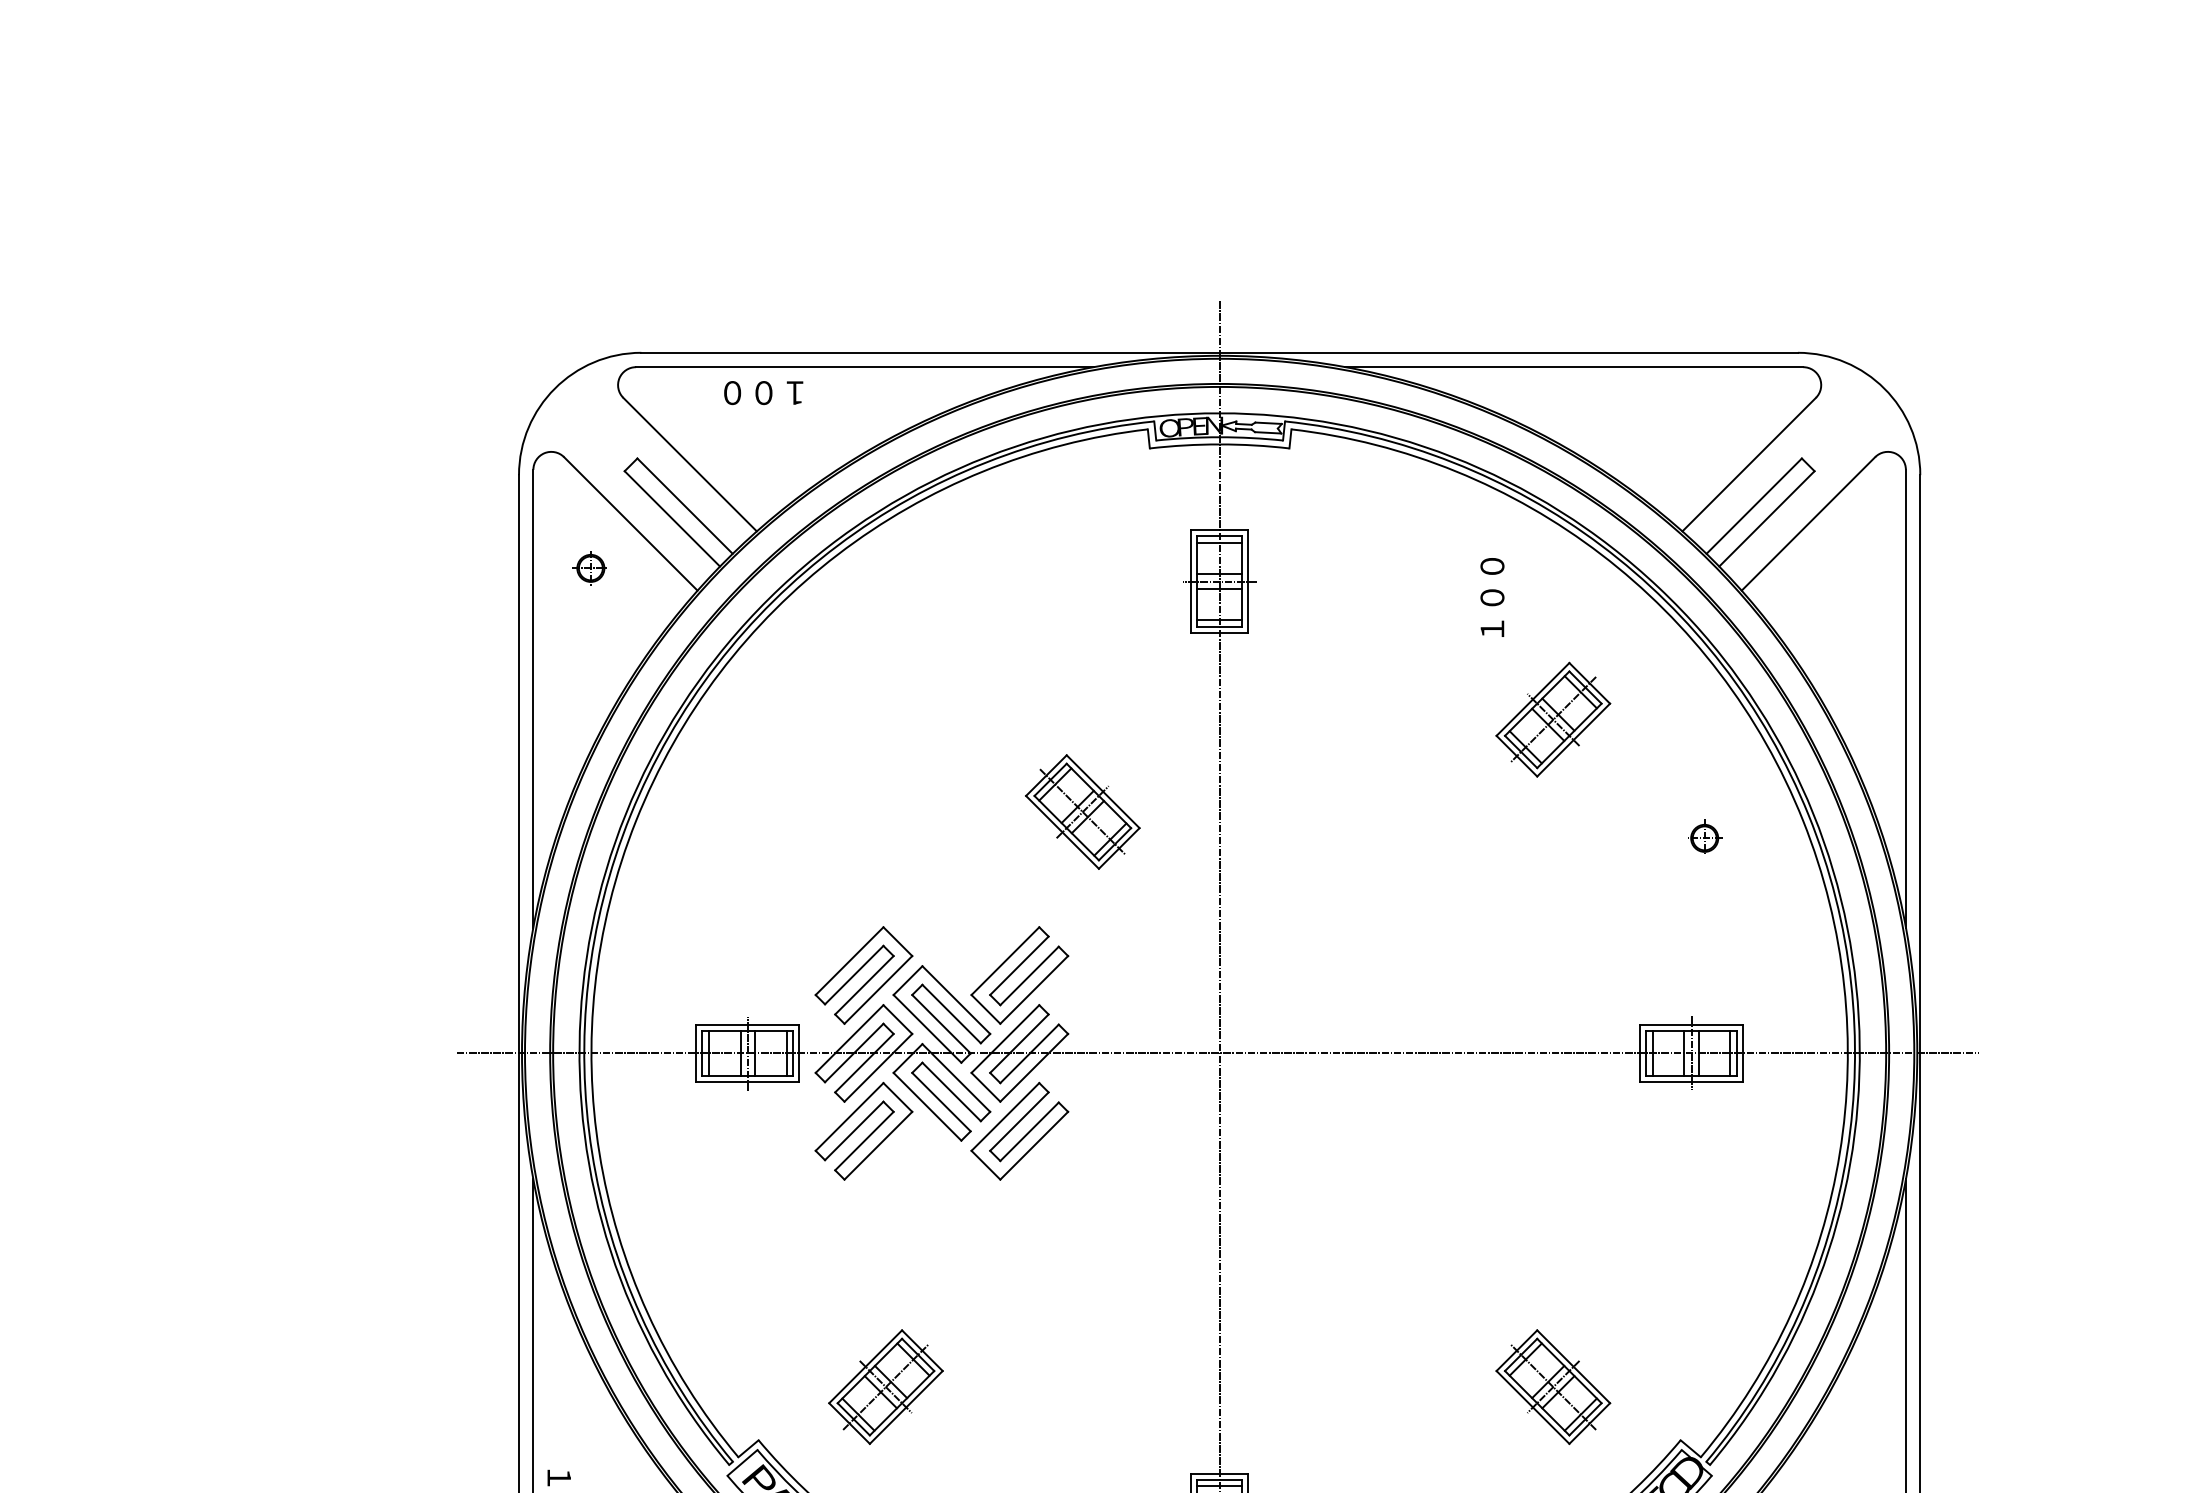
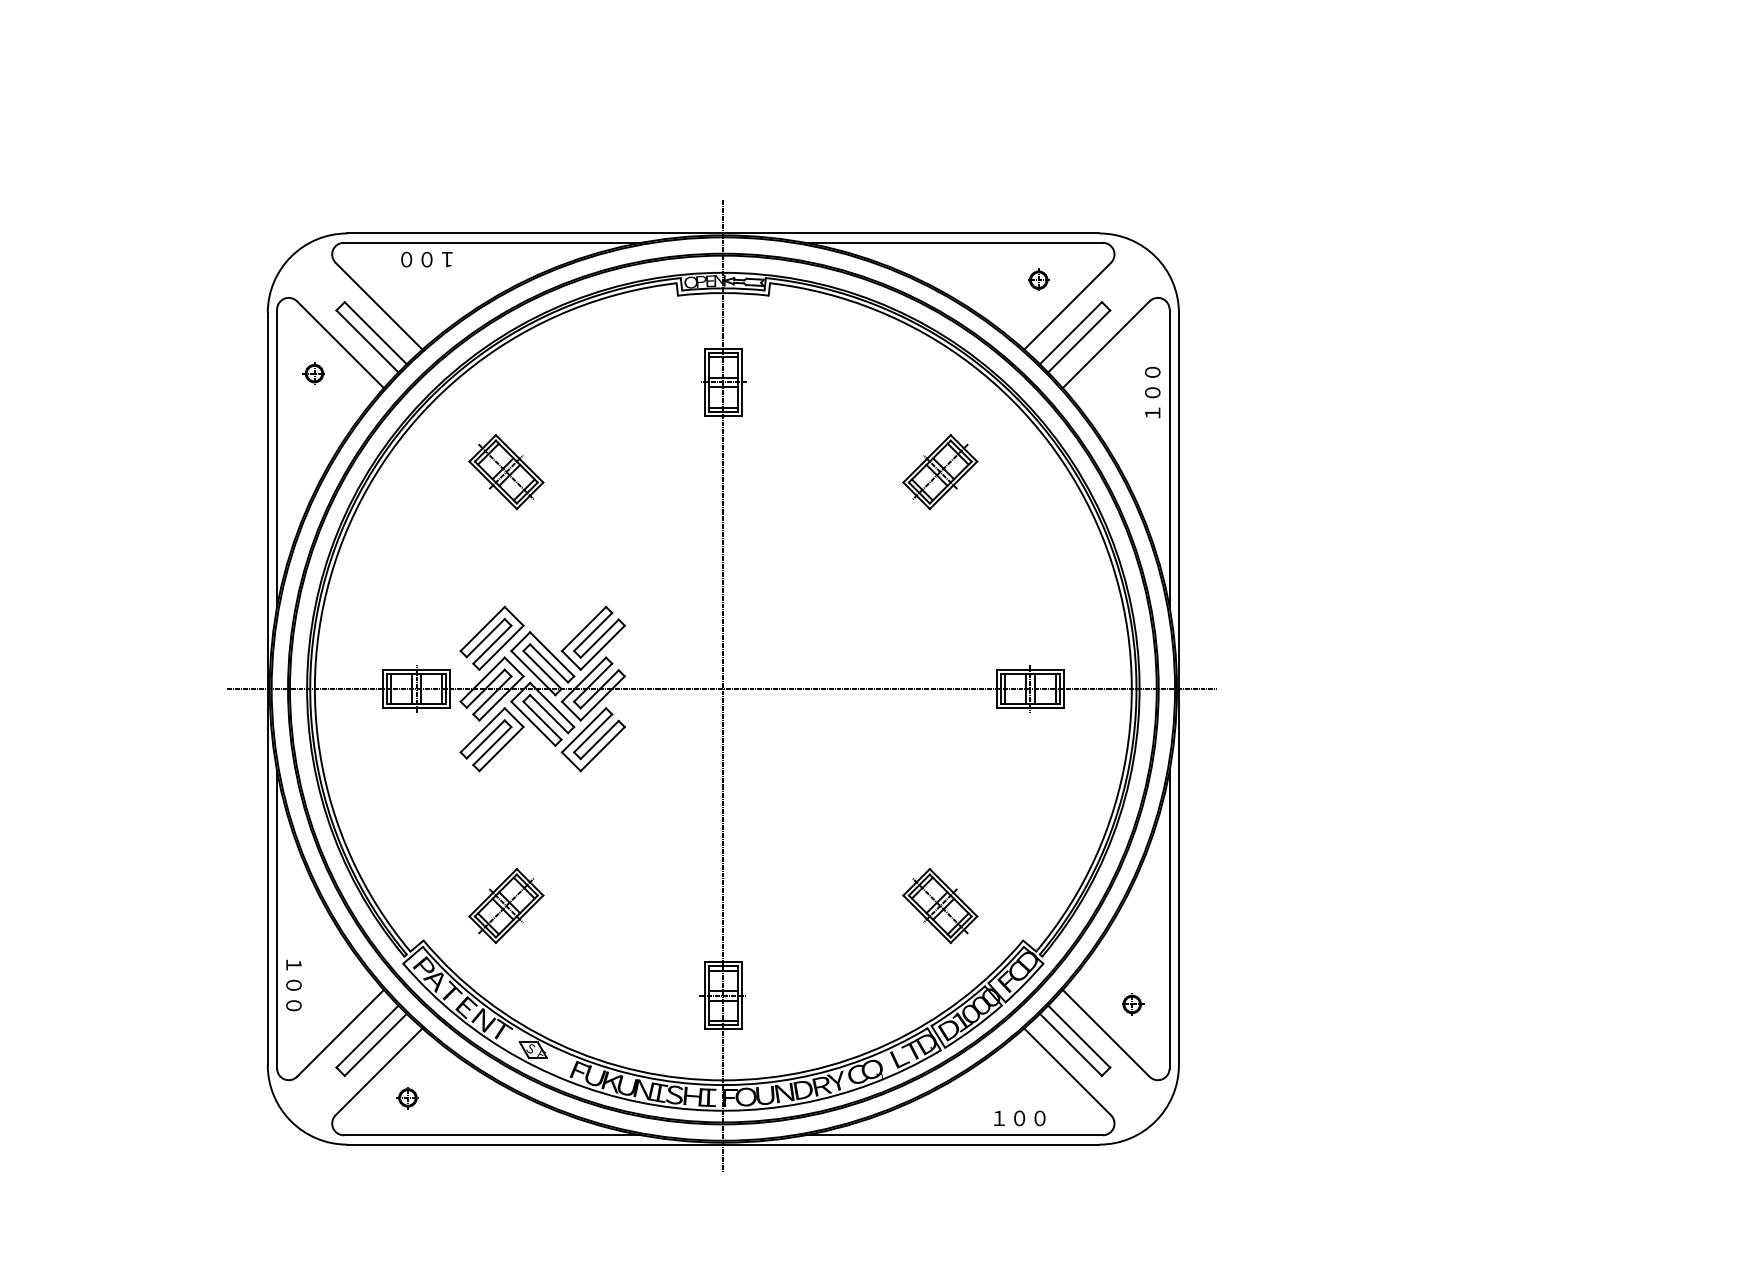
text: (1492, 597) -> (1152, 392), moved
part: (1082, 812) -> (506, 472), moved
part: (1704, 837) -> (1038, 279), moved

